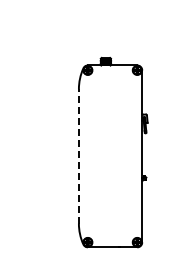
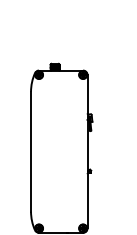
line: (78, 155) -> (30, 150), dashed -> solid

